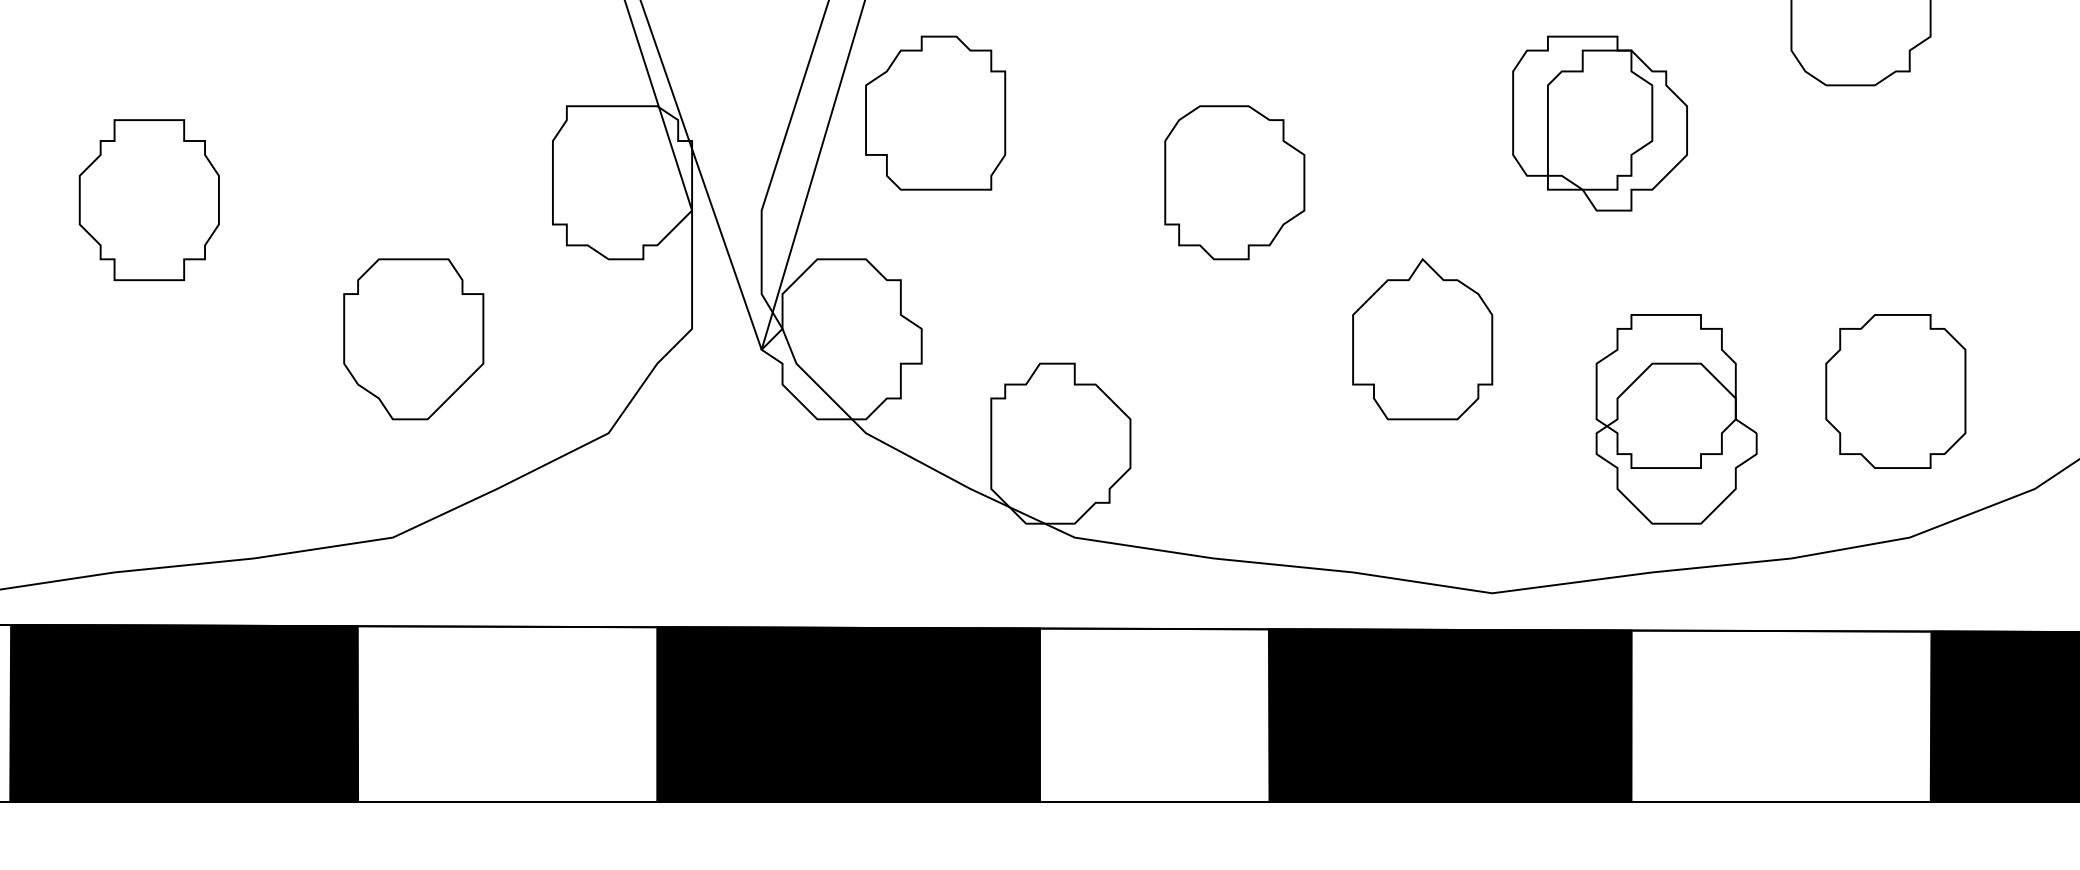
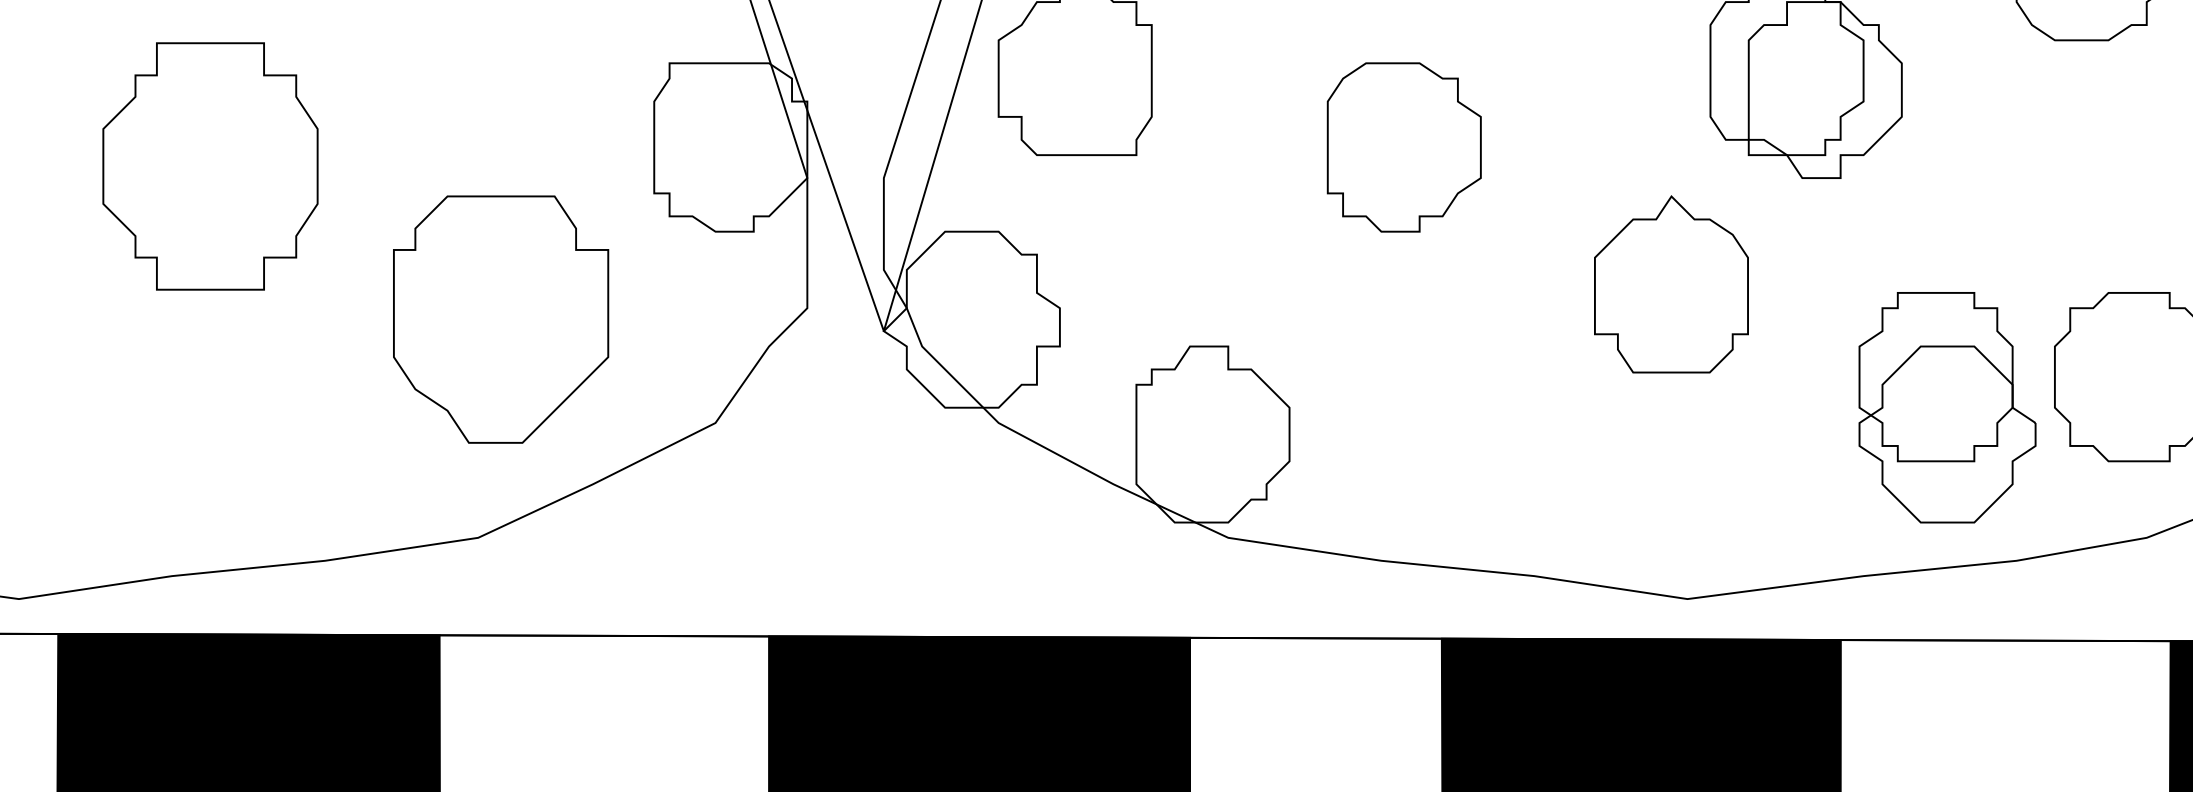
part: (148, 200) -> (209, 167), size x1.4
part: (413, 339) -> (500, 319), size x1.4
part: (1422, 339) -> (1671, 284), moved
part: (1676, 419) -> (1947, 407), moved

